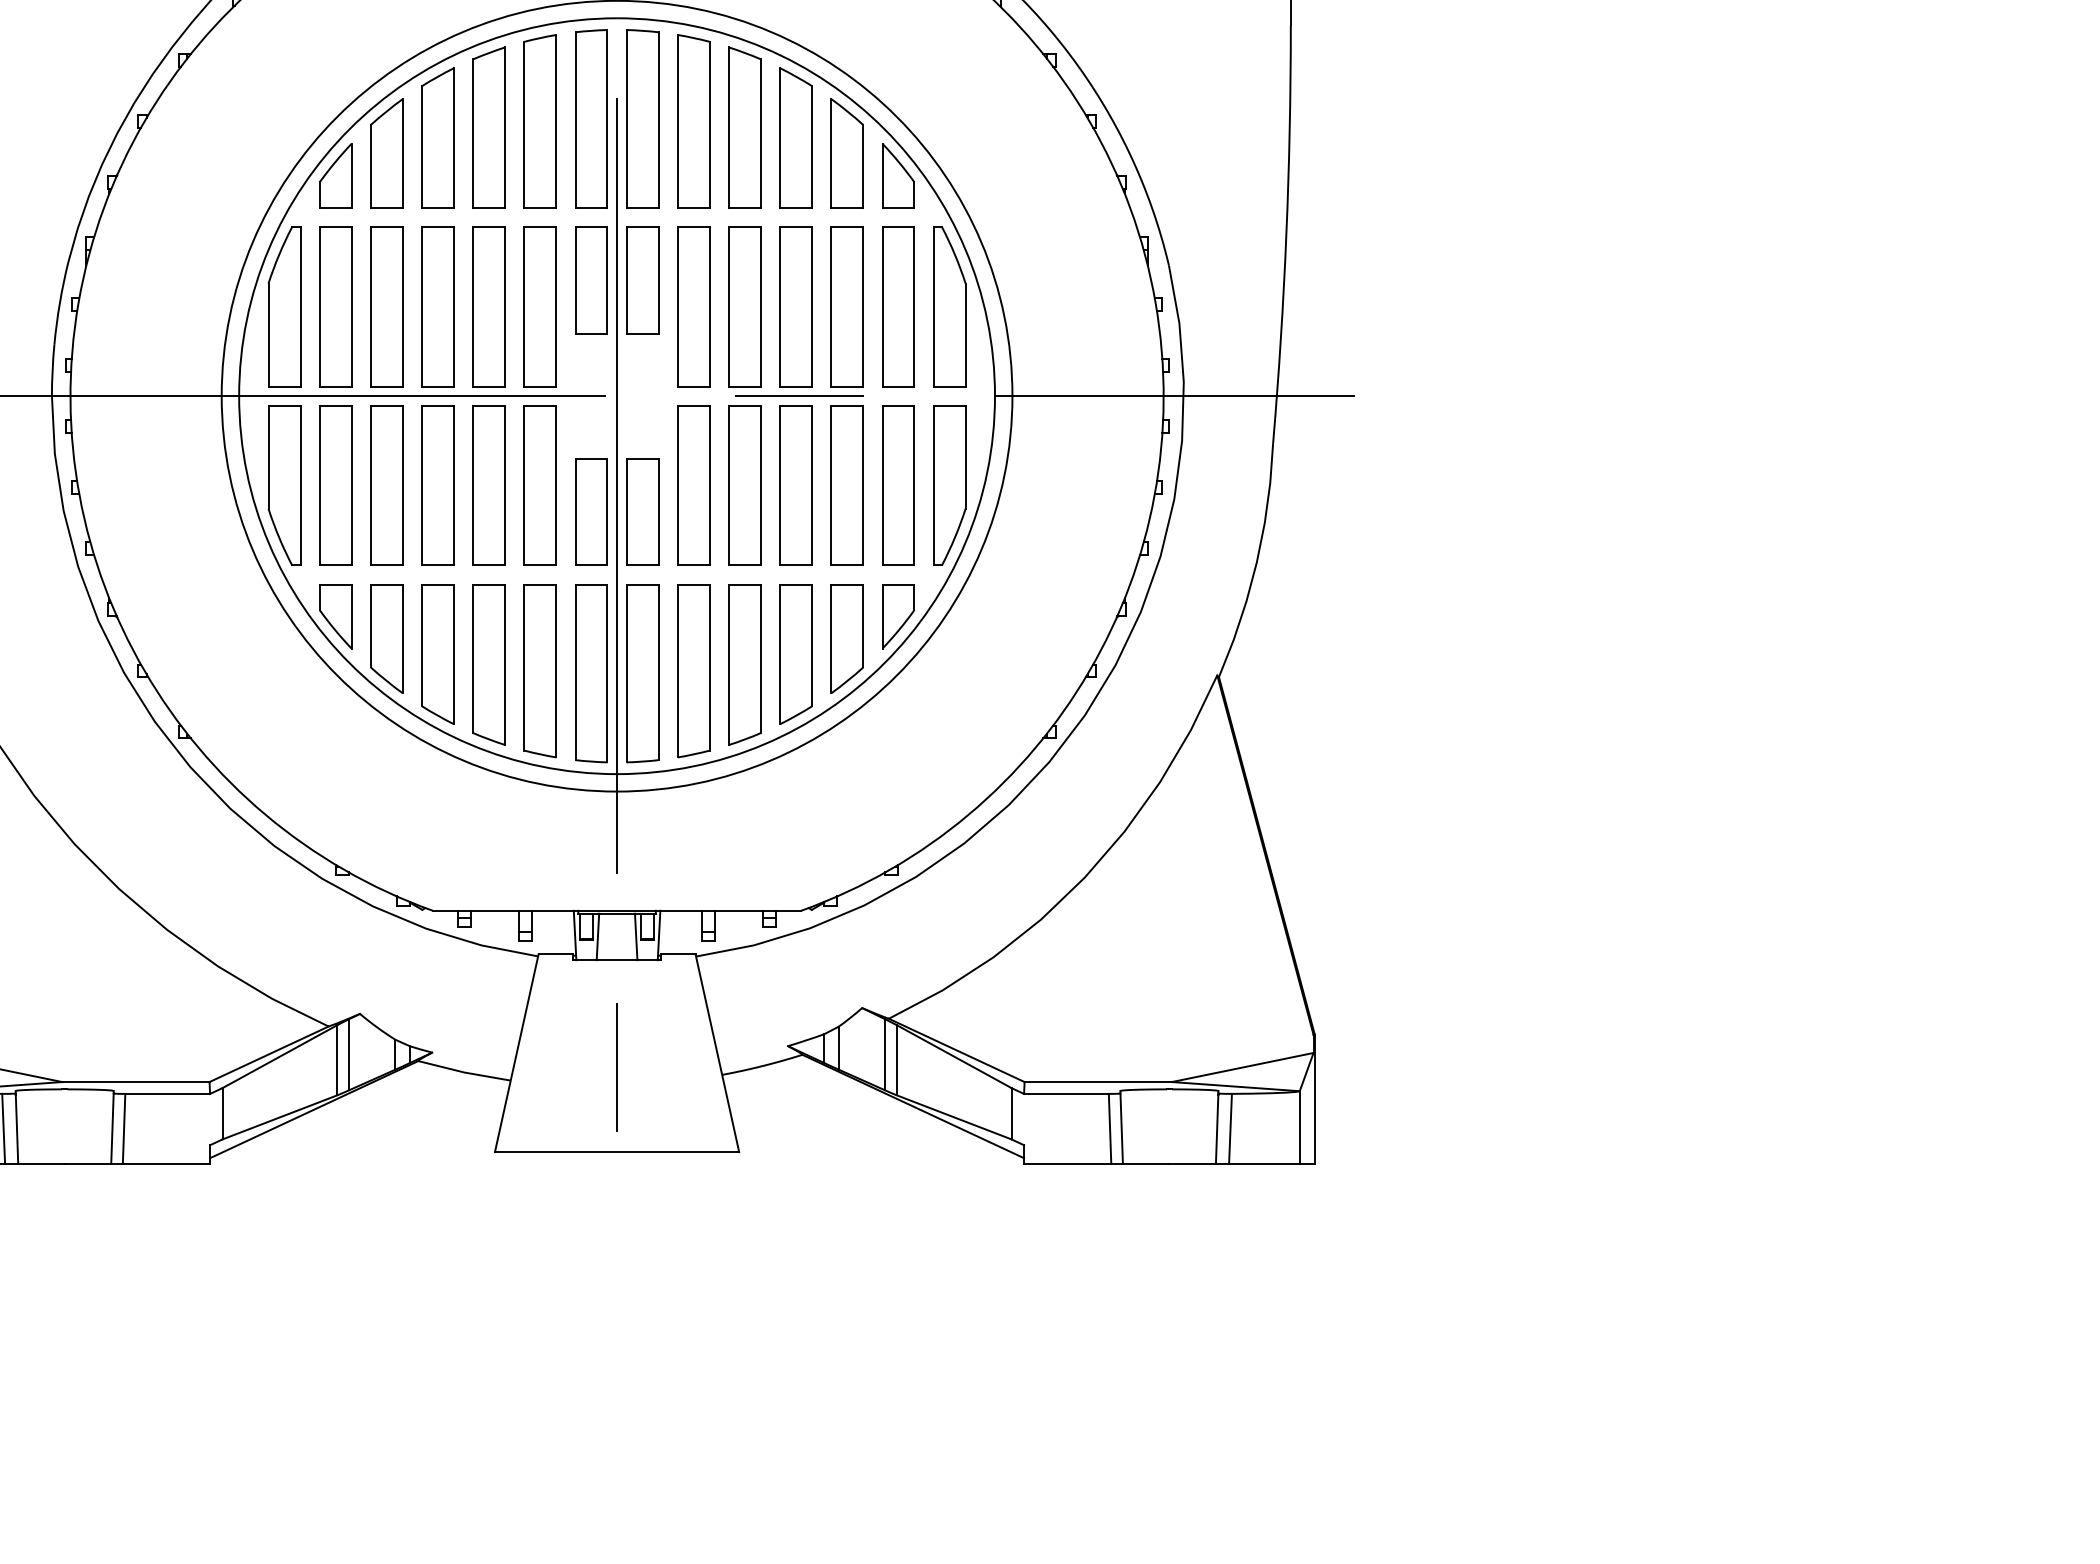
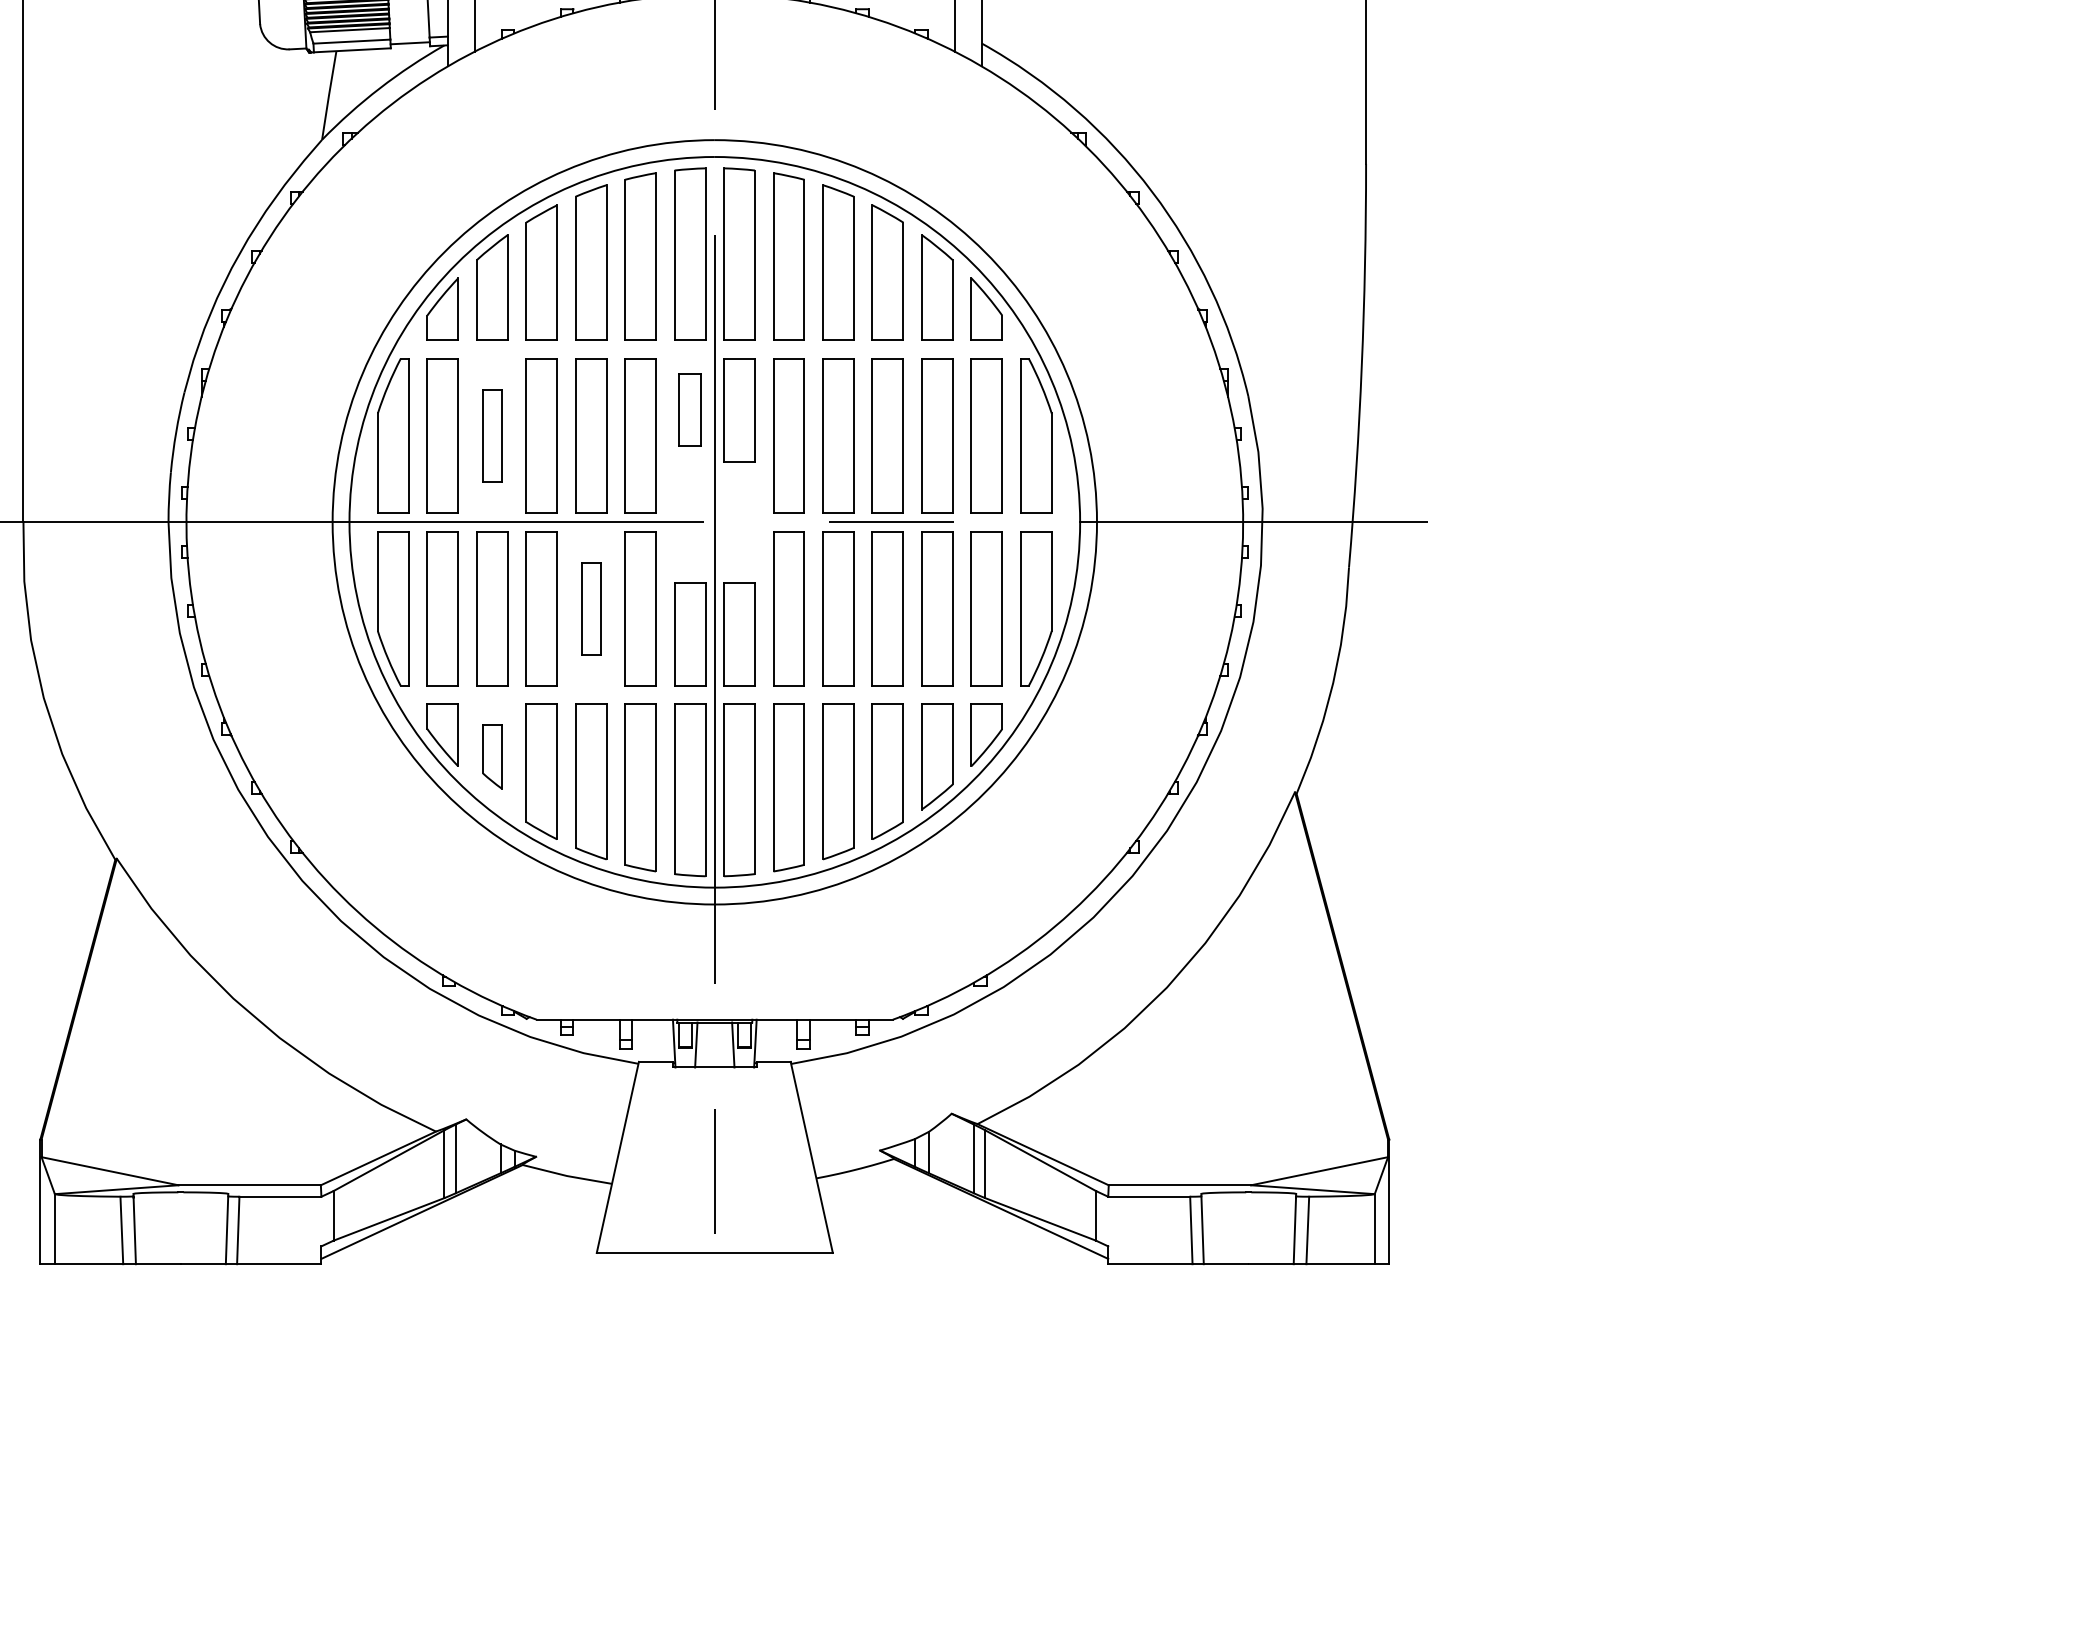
part: (591, 280) -> (690, 410), size x0.7
part: (387, 306) -> (492, 435), size x0.6
part: (489, 485) -> (591, 608), size x0.6
part: (387, 638) -> (492, 756), size x0.6

